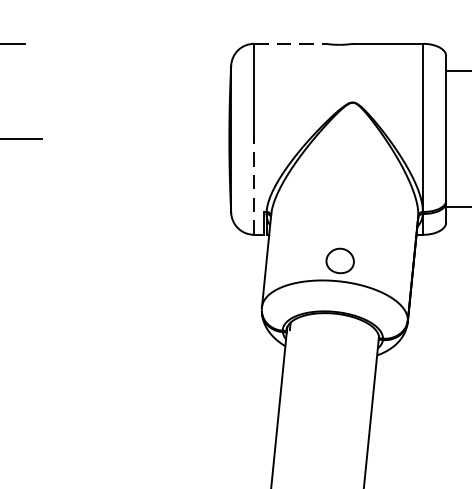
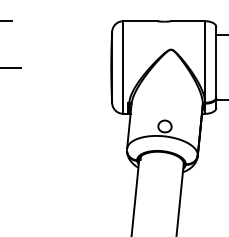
line: (291, 44) -> (141, 21), dashed -> solid
line: (254, 186) -> (123, 90), dashed -> solid

